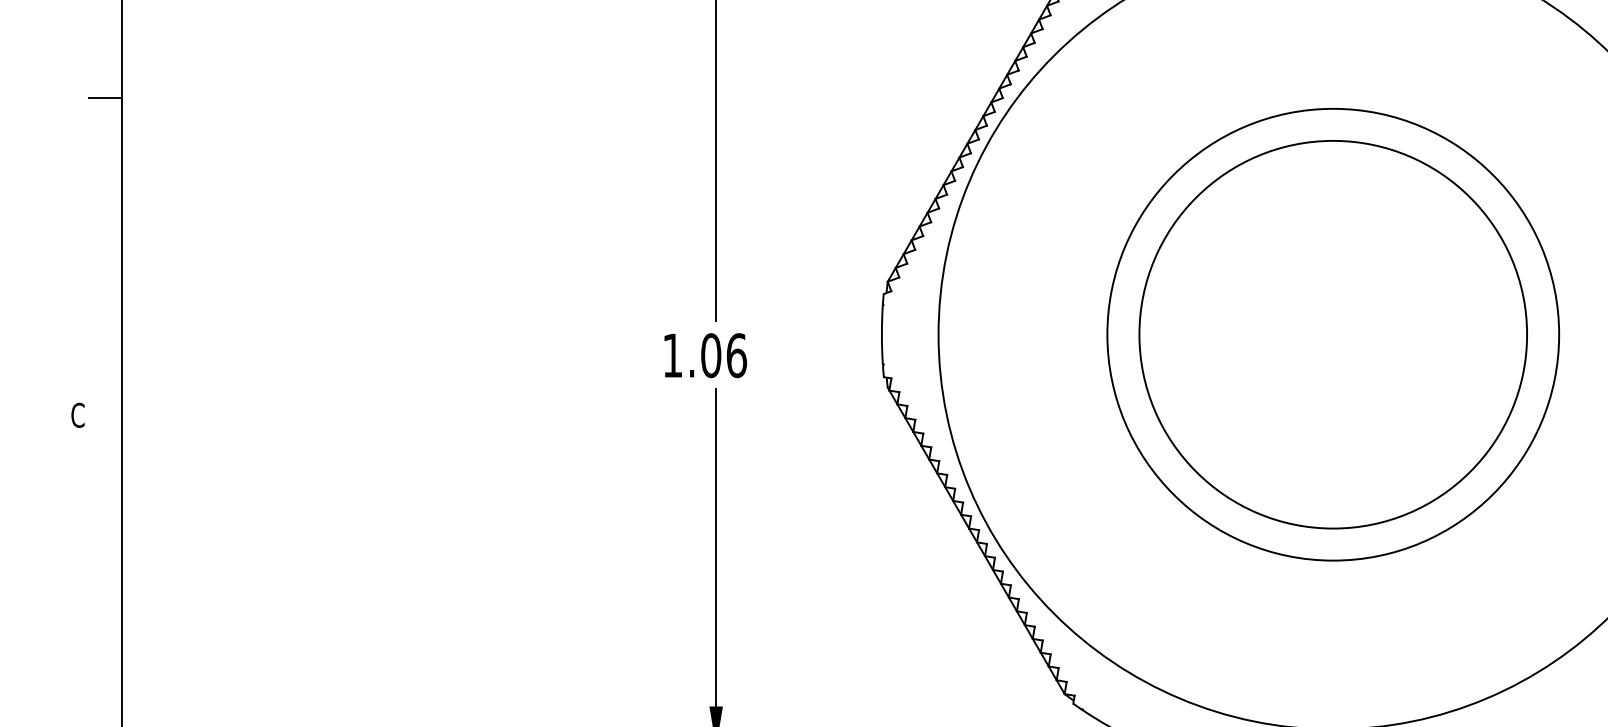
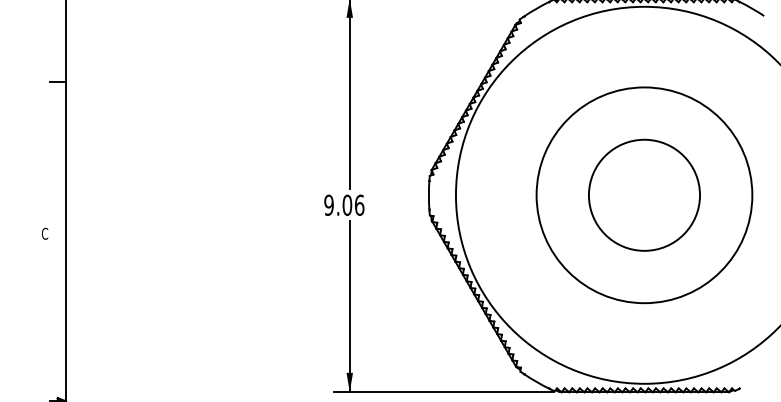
circle: (1333, 333) -> (644, 194), size x0.6
text: (671, 353) -> (328, 204), 1.06 -> 9.06

